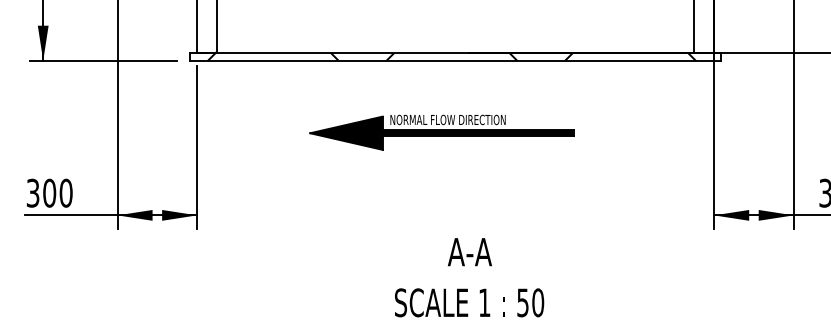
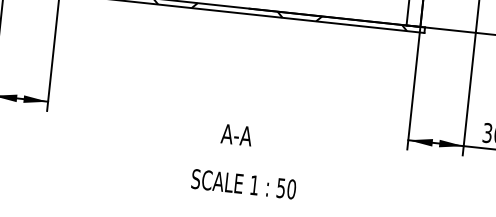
part: (441, 132) -> (224, 62), removed
text: (469, 252) -> (236, 135), moved
text: (469, 302) -> (243, 184), moved

